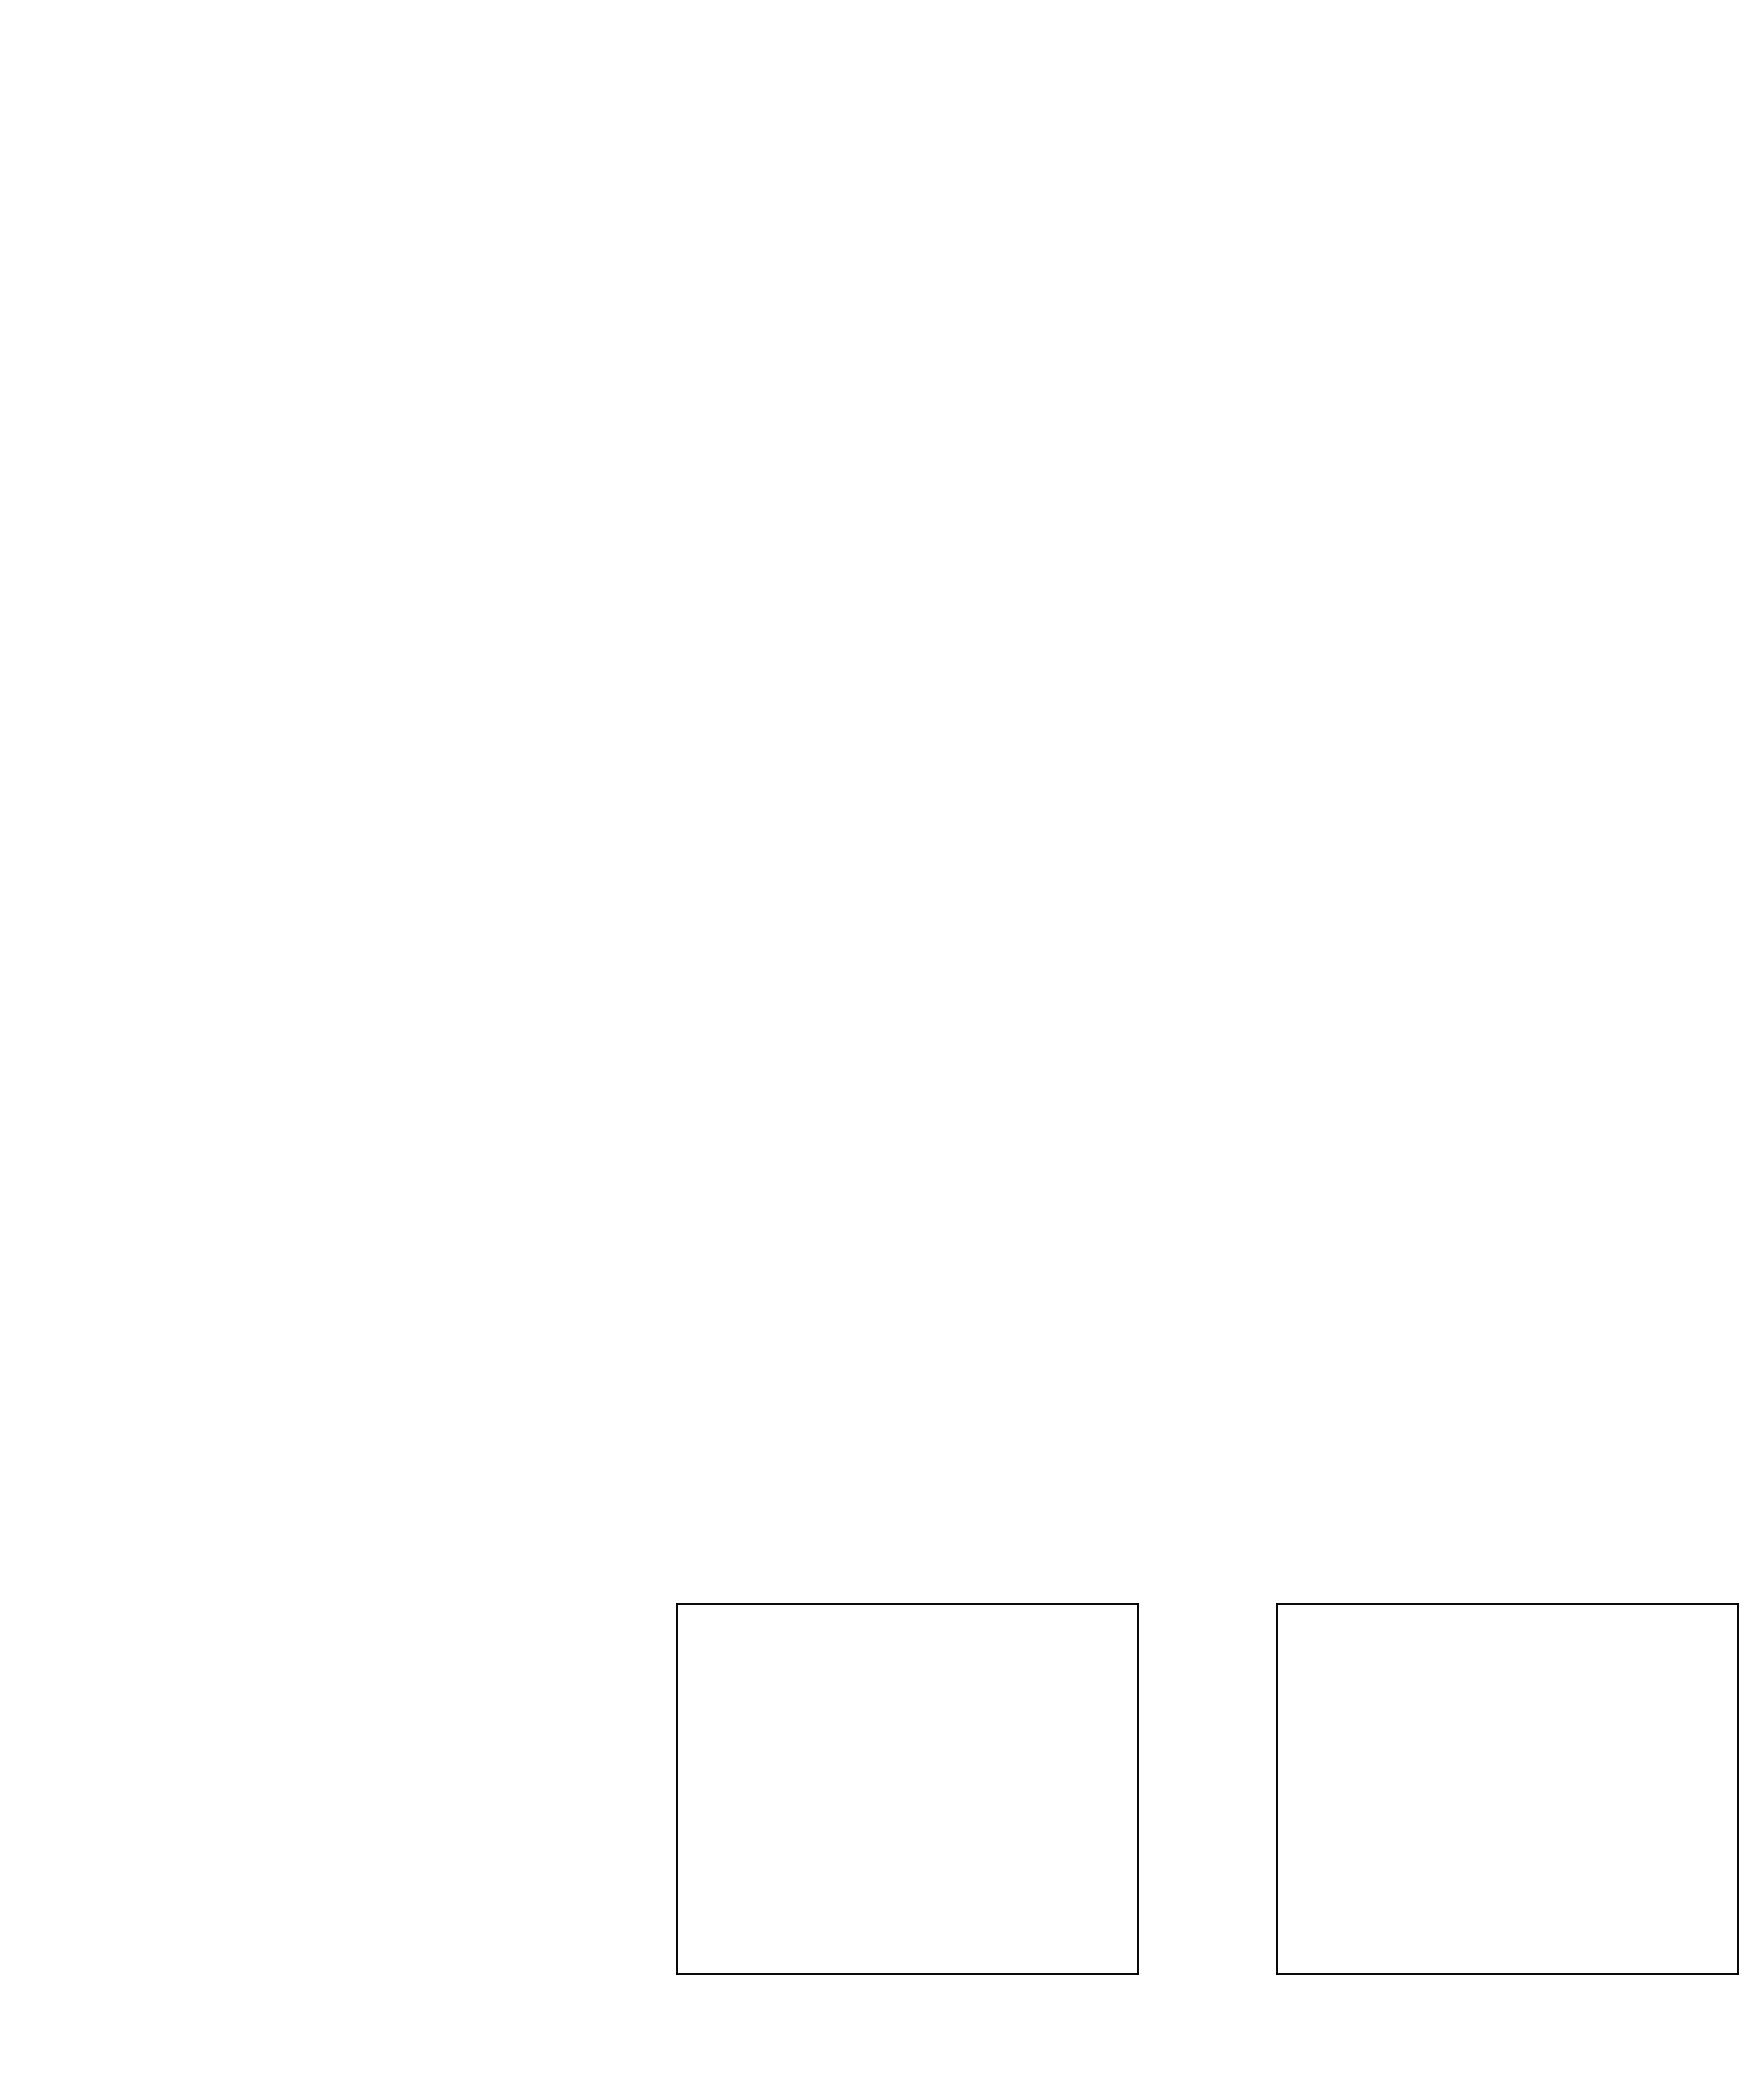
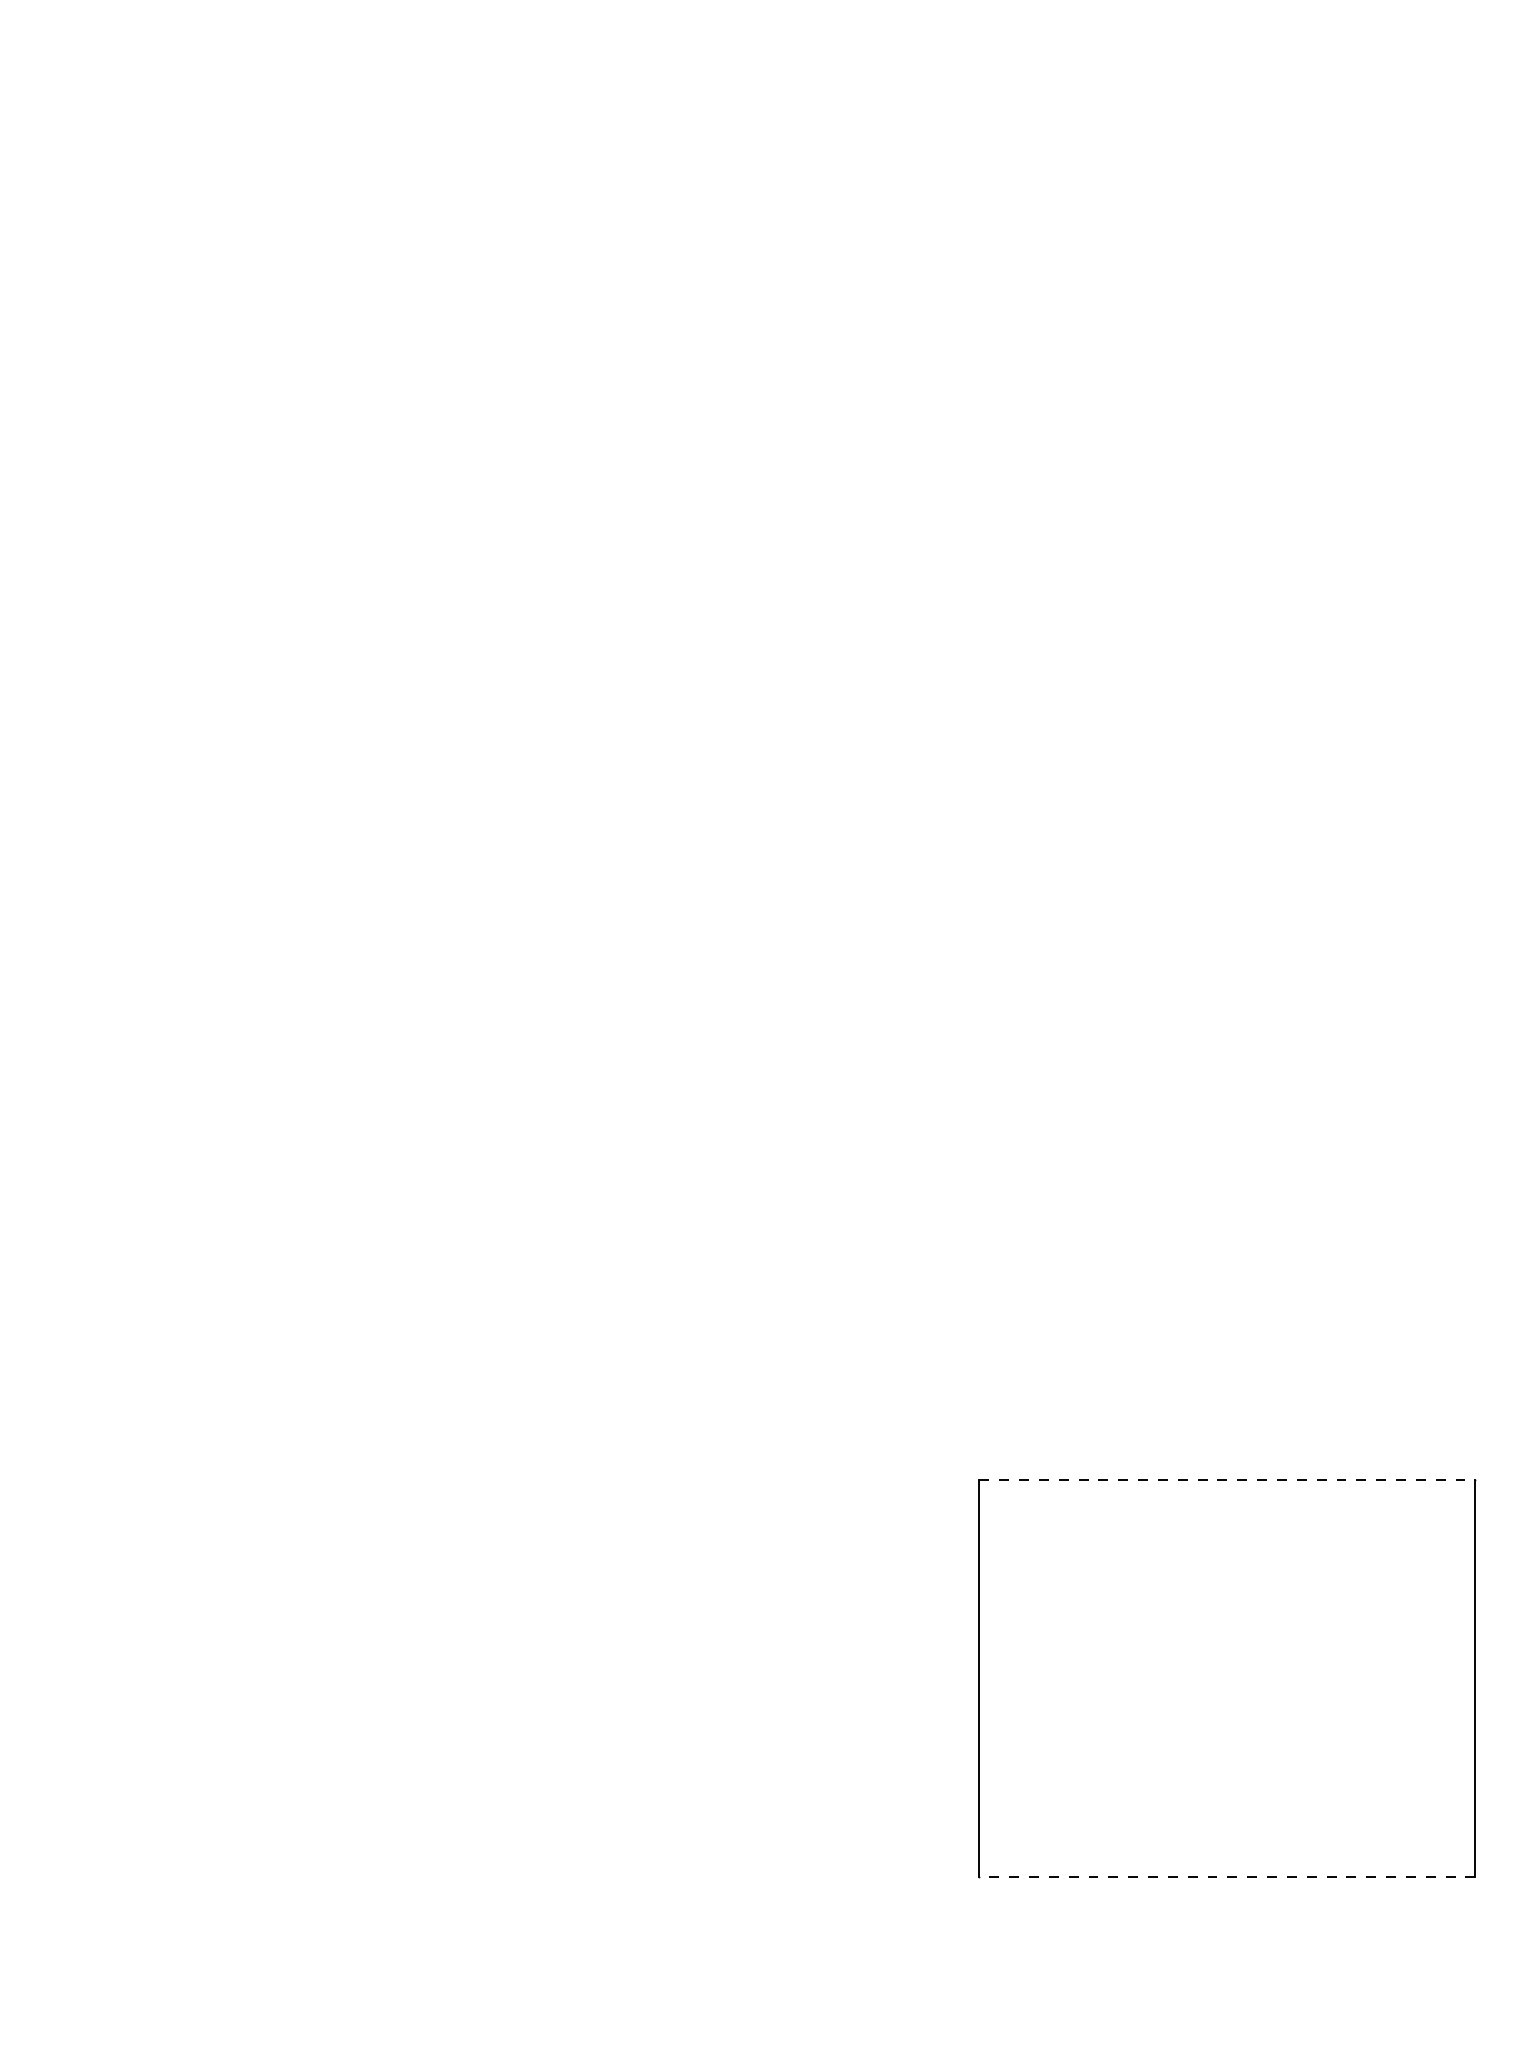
line: (1507, 1604) -> (1227, 1480), solid -> dashed
part: (907, 1788) -> (582, 1678), removed
line: (1507, 1973) -> (1227, 1876), solid -> dashed

